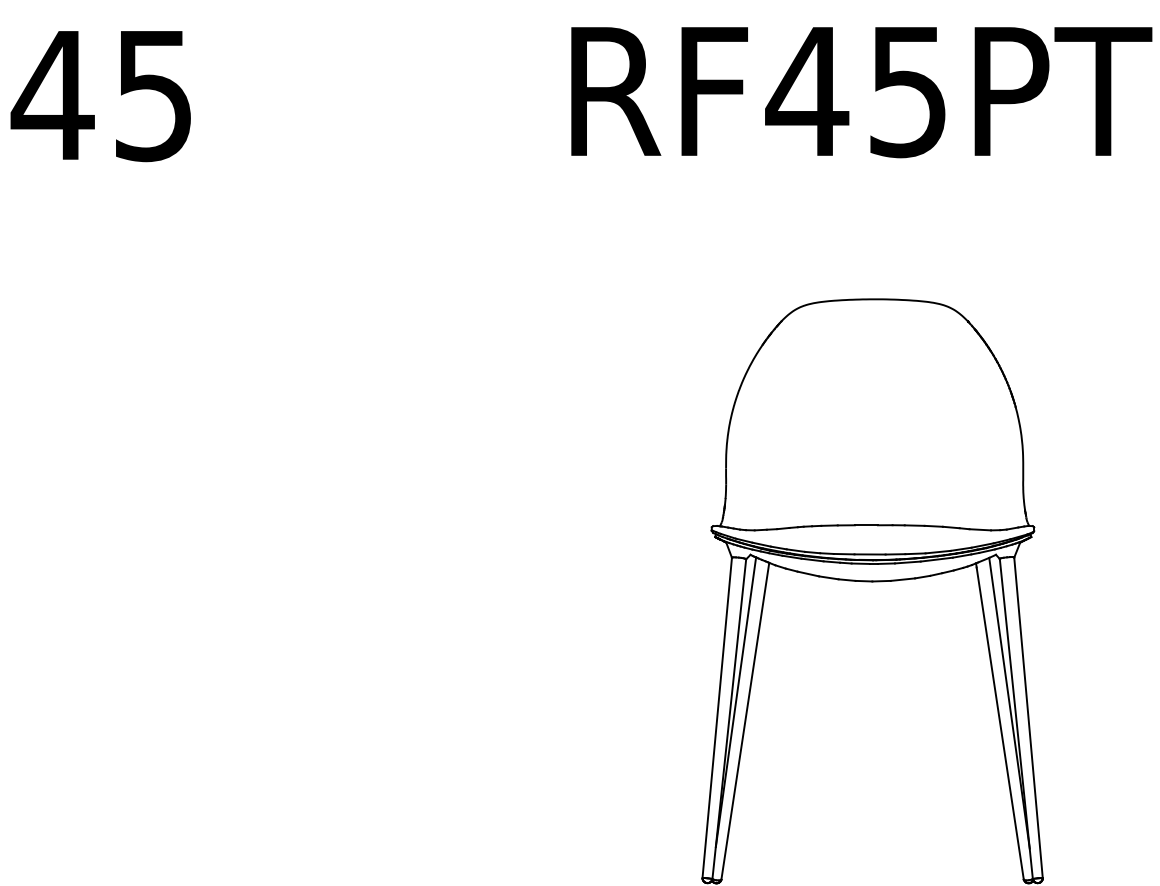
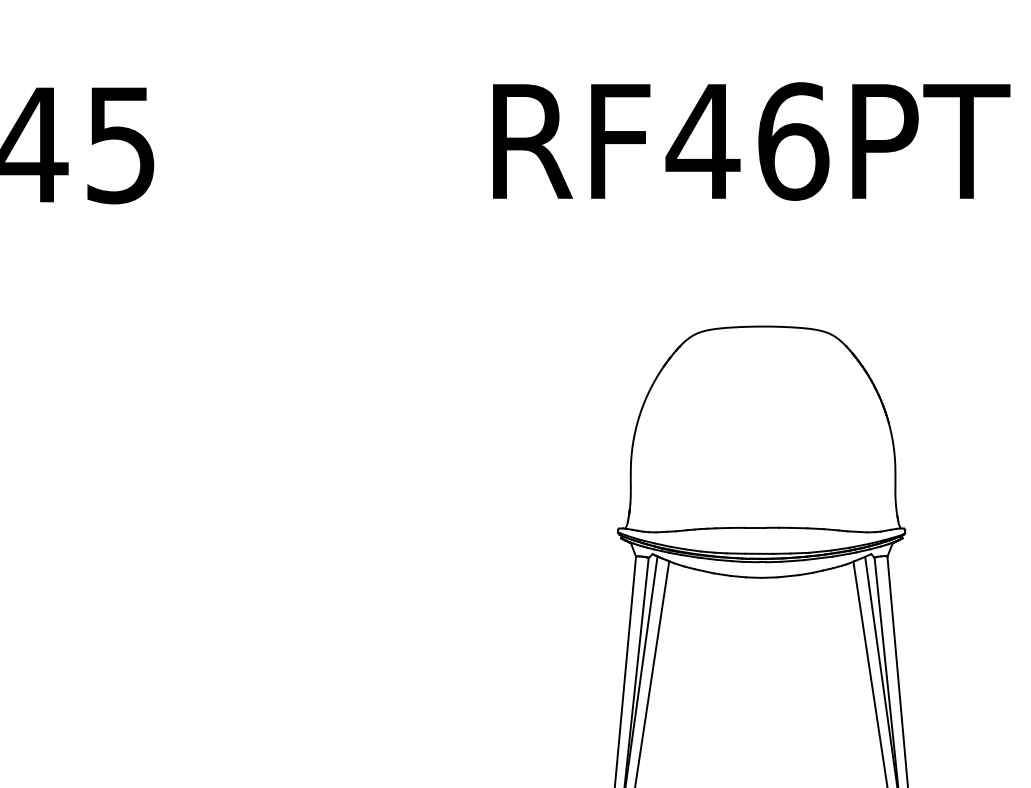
text: (909, 91) -> (794, 141), RF45PT -> RF46PT

